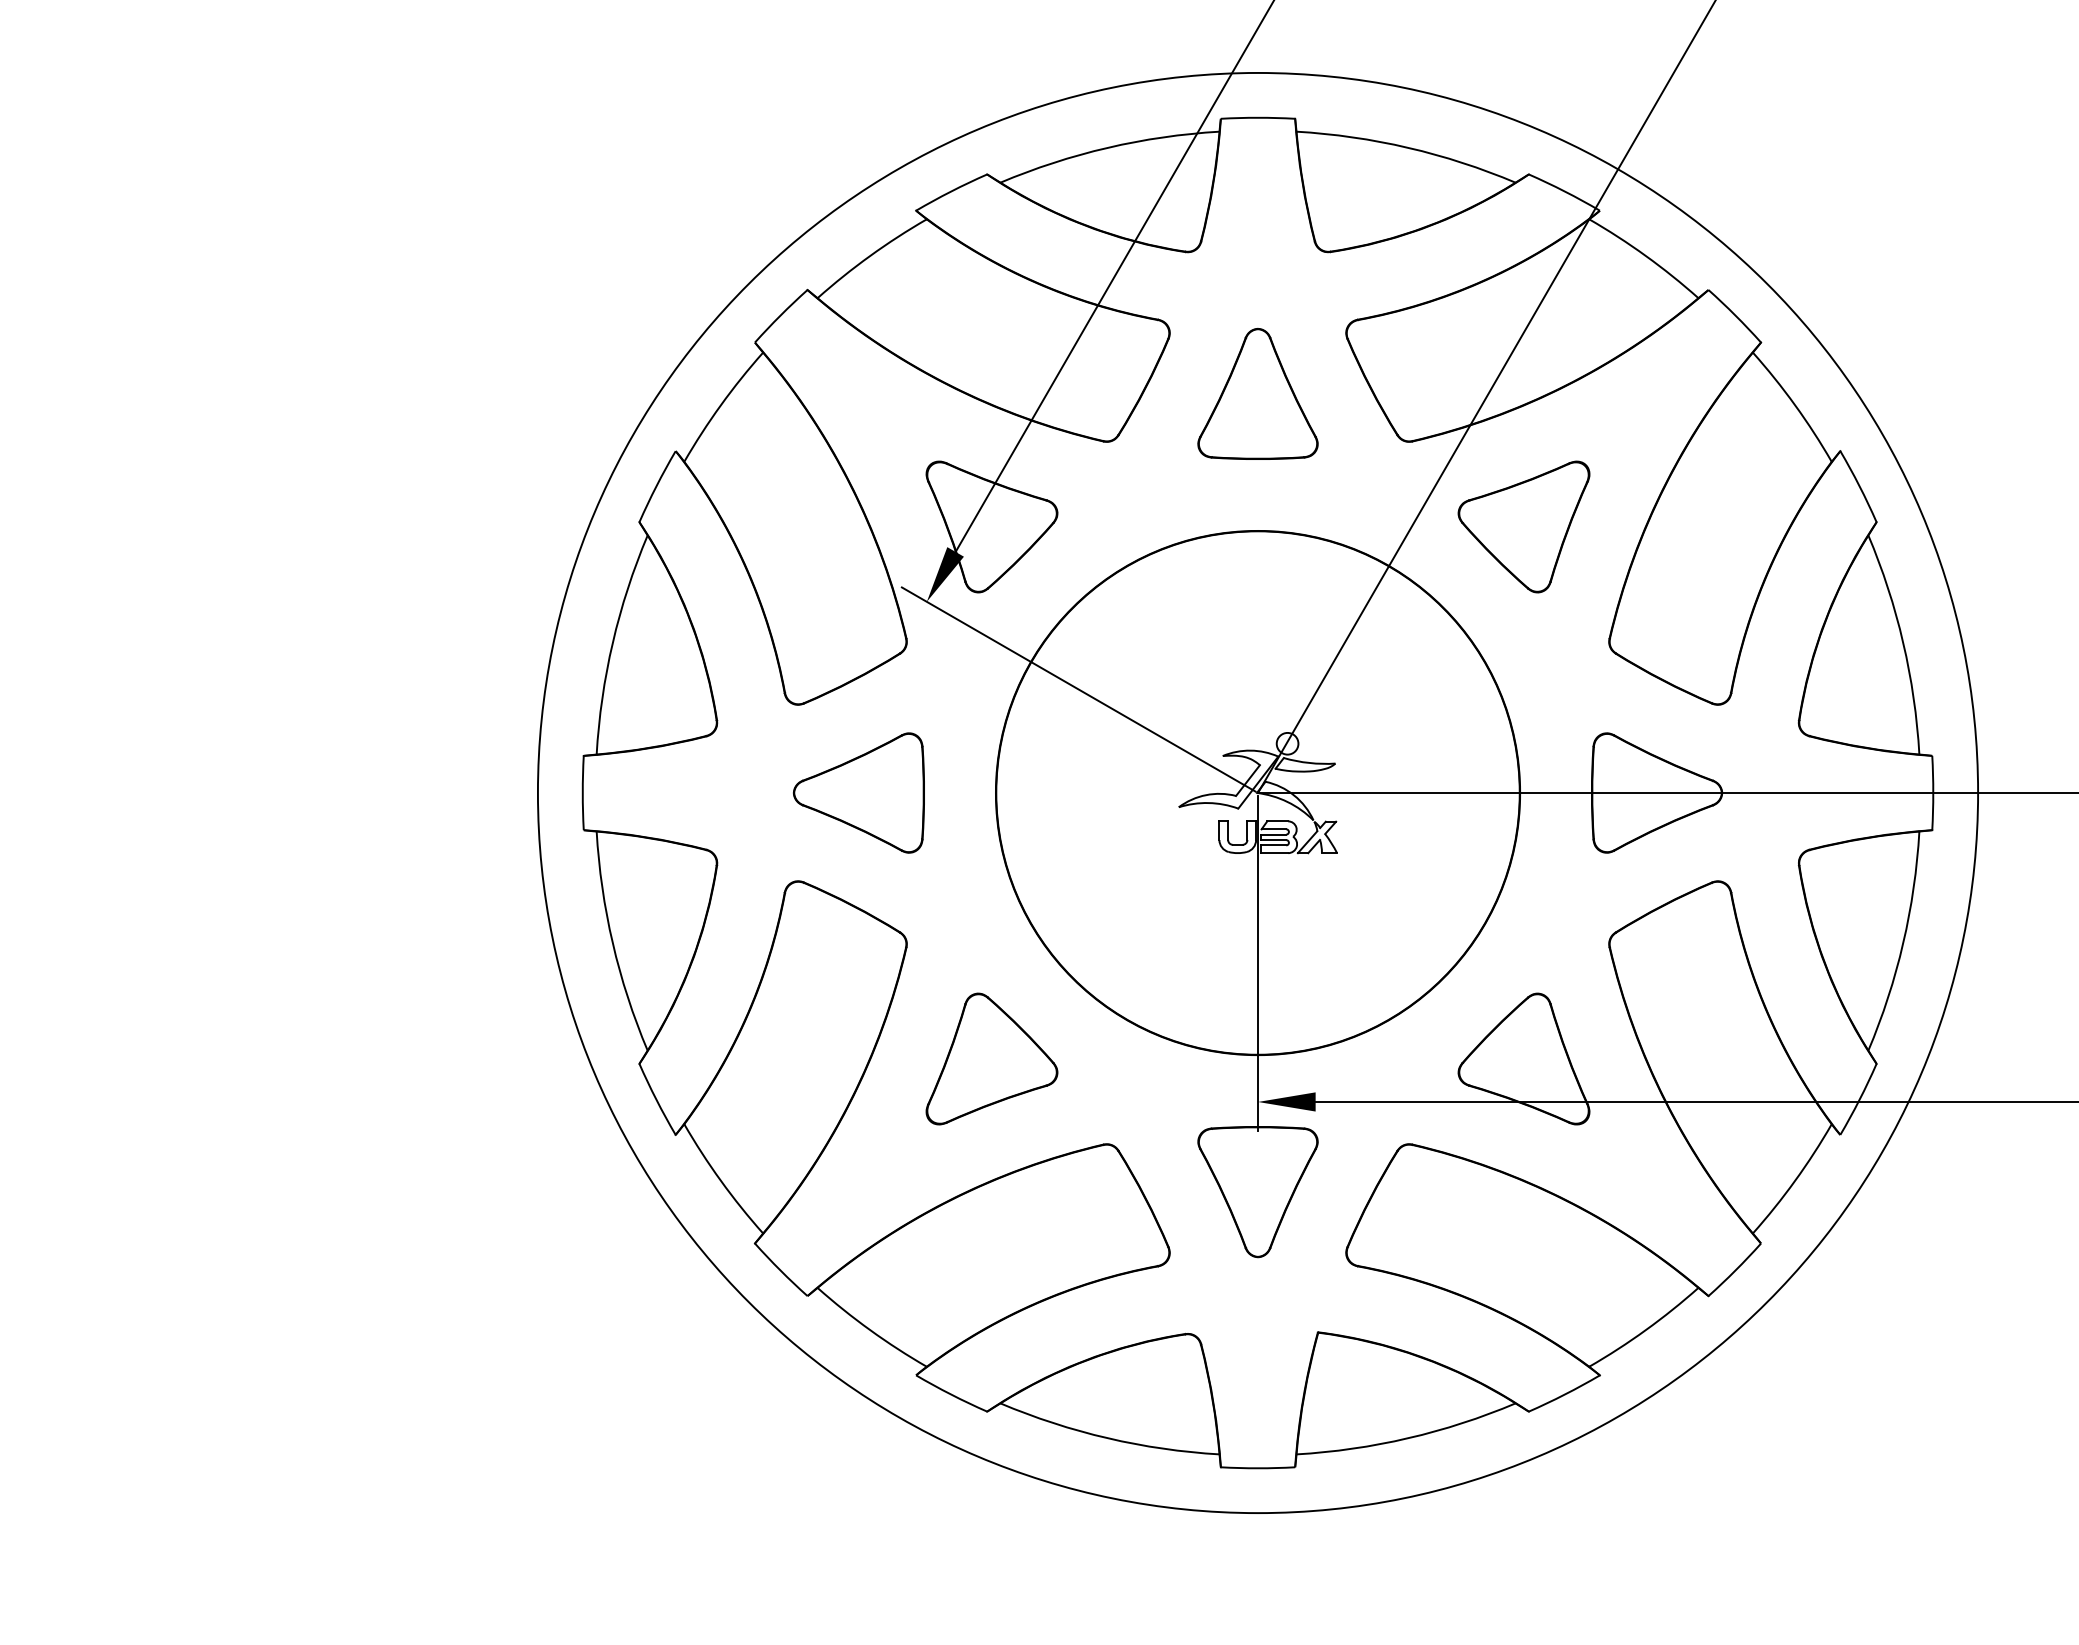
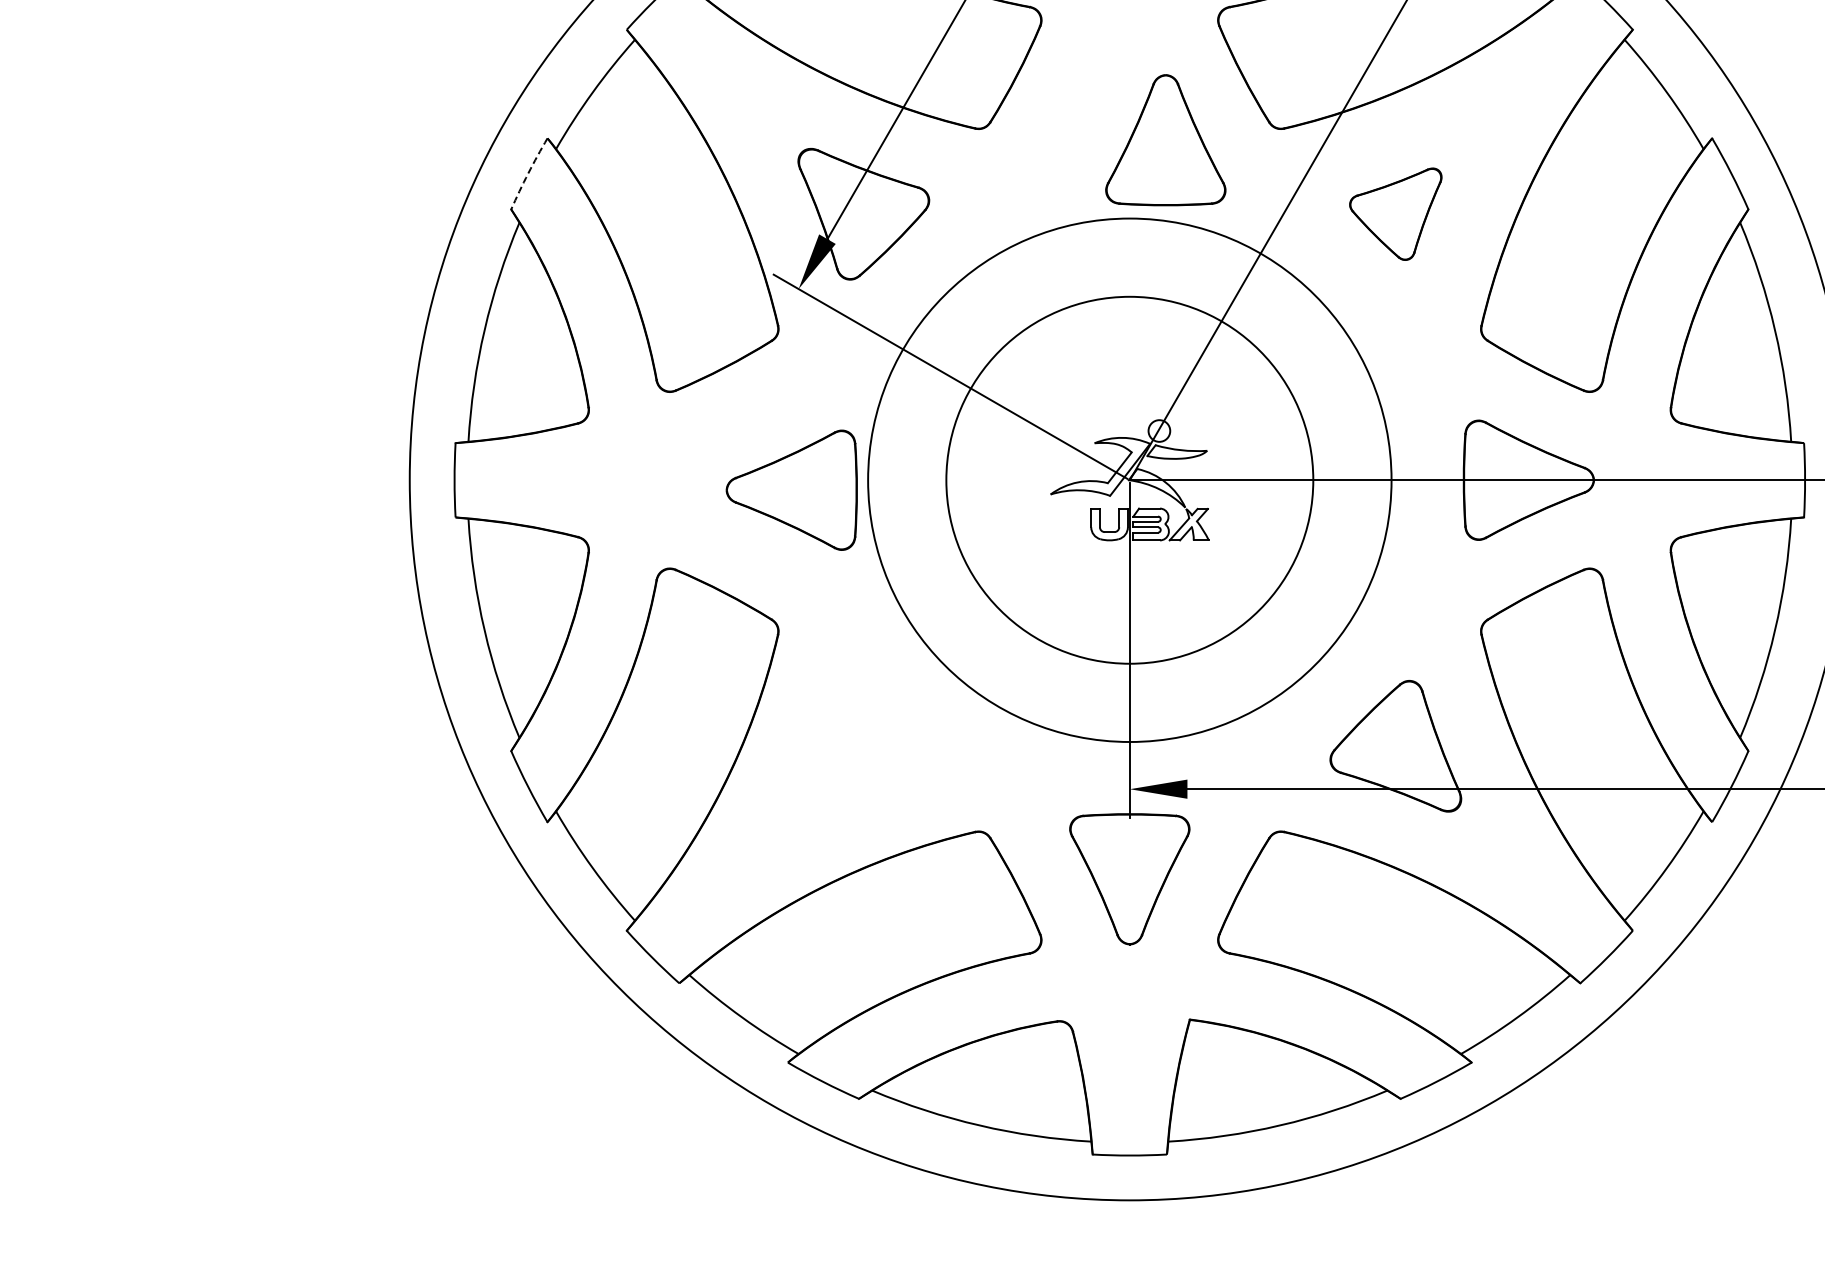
part: (1257, 393) -> (1165, 139), moved
arc: (656, 486) -> (528, 173), solid -> dashed
part: (1523, 526) -> (1395, 213), size x0.7
part: (858, 792) -> (791, 489), moved
circle: (1257, 792) -> (1129, 479), size x0.7
part: (991, 1058) -> (863, 745), removed

